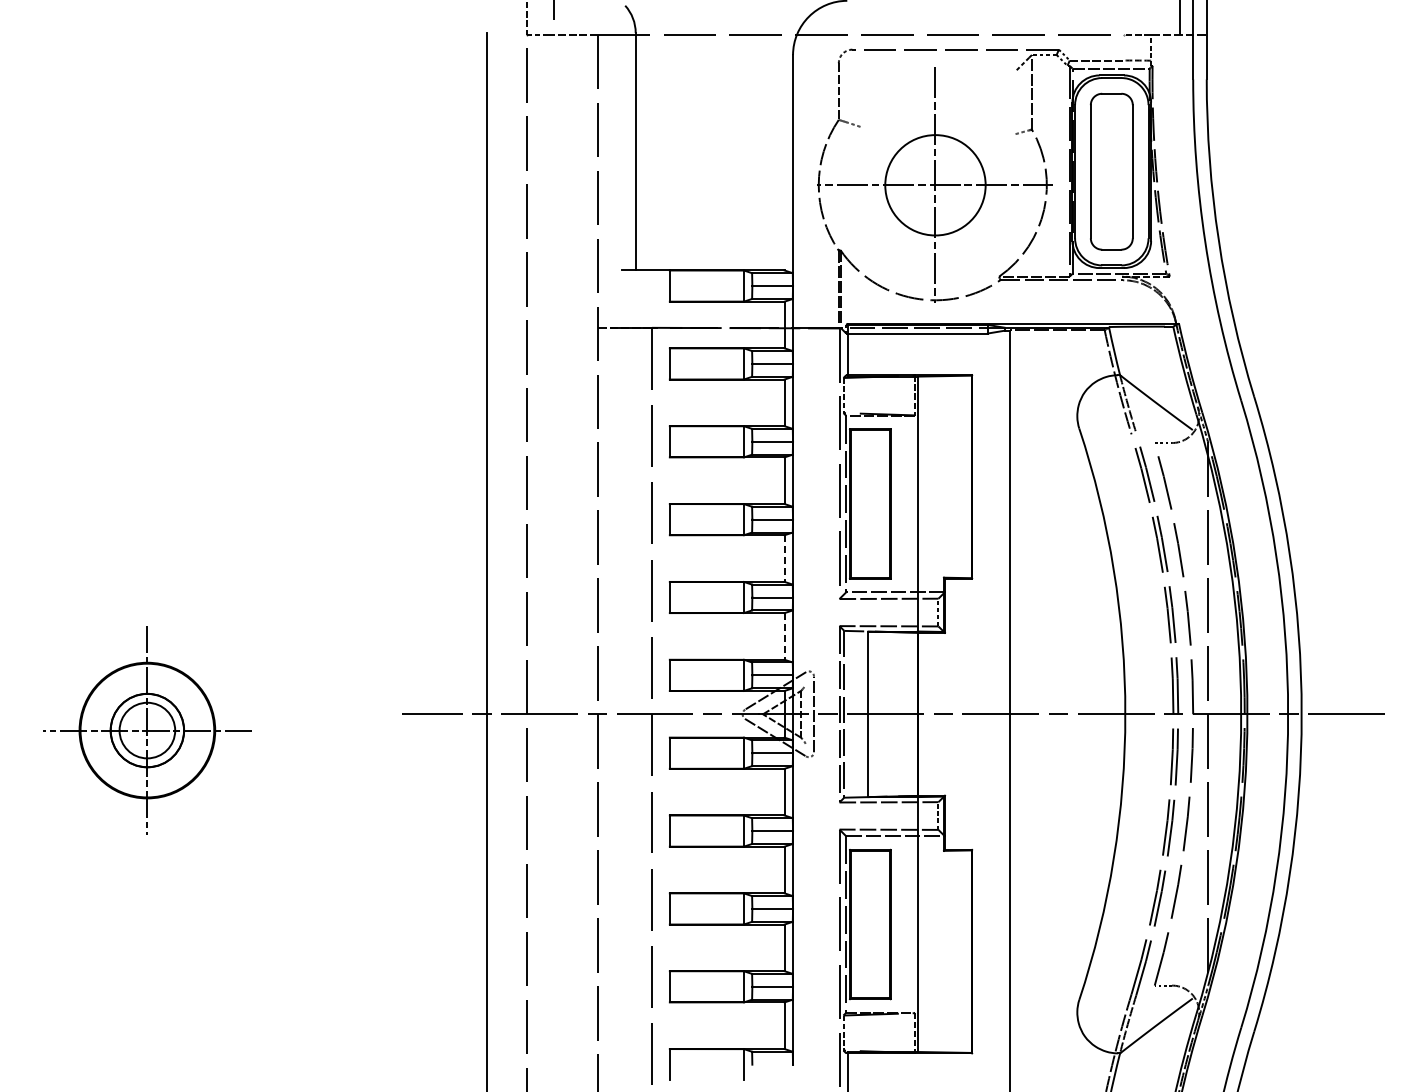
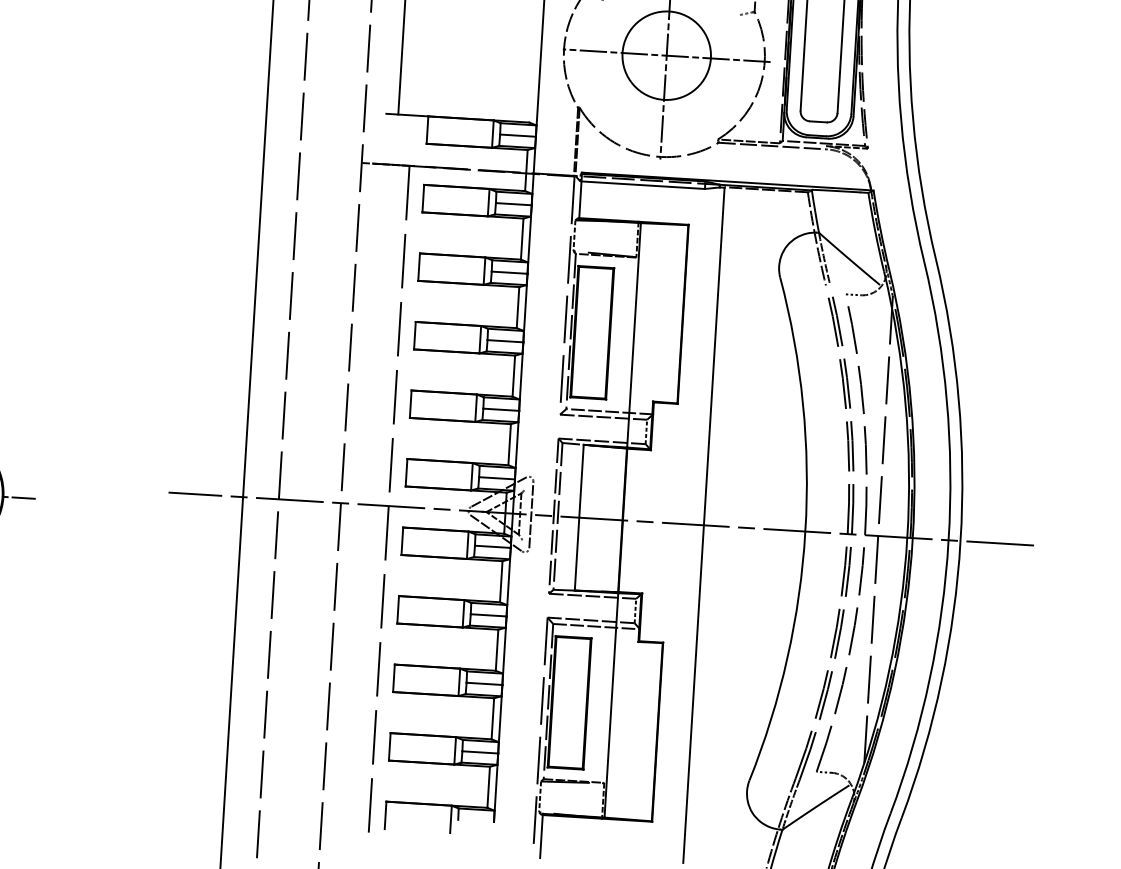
line: (784, 559) -> (513, 376), dashed -> solid
line: (784, 636) -> (509, 444), dashed -> solid

